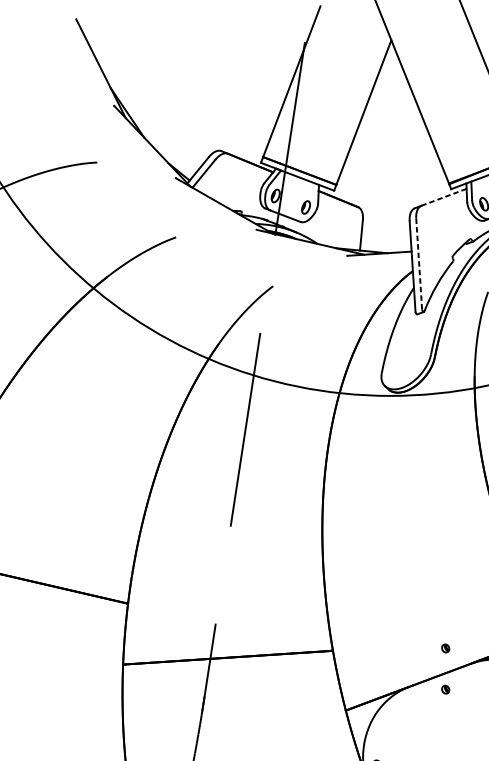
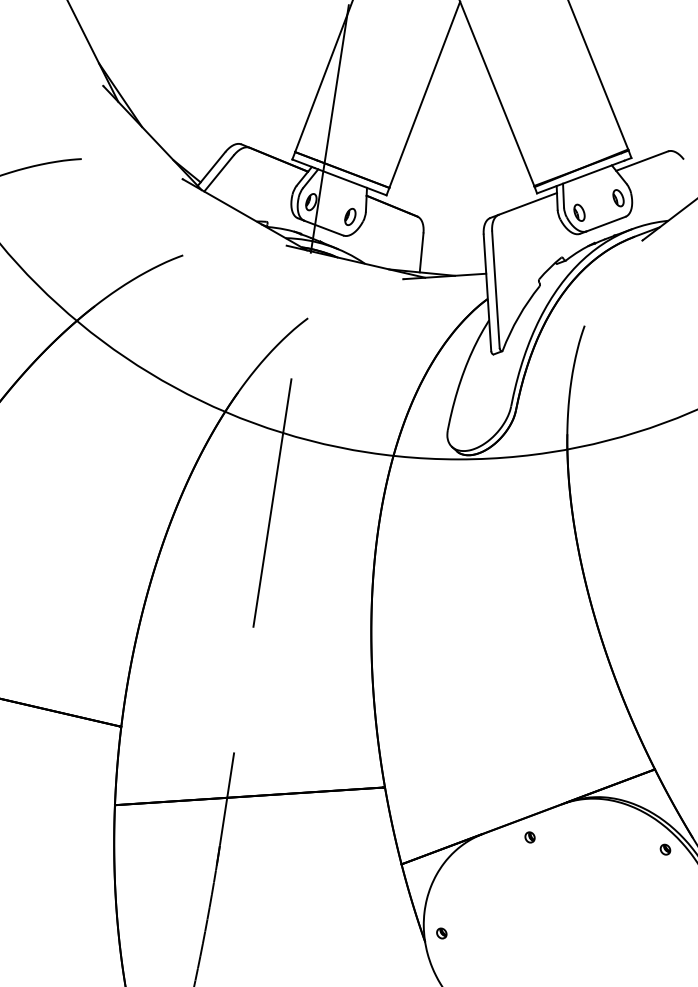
line: (444, 197) -> (528, 203), dashed -> solid
line: (418, 263) -> (495, 289), dashed -> solid
part: (445, 648) -> (529, 784), removed

